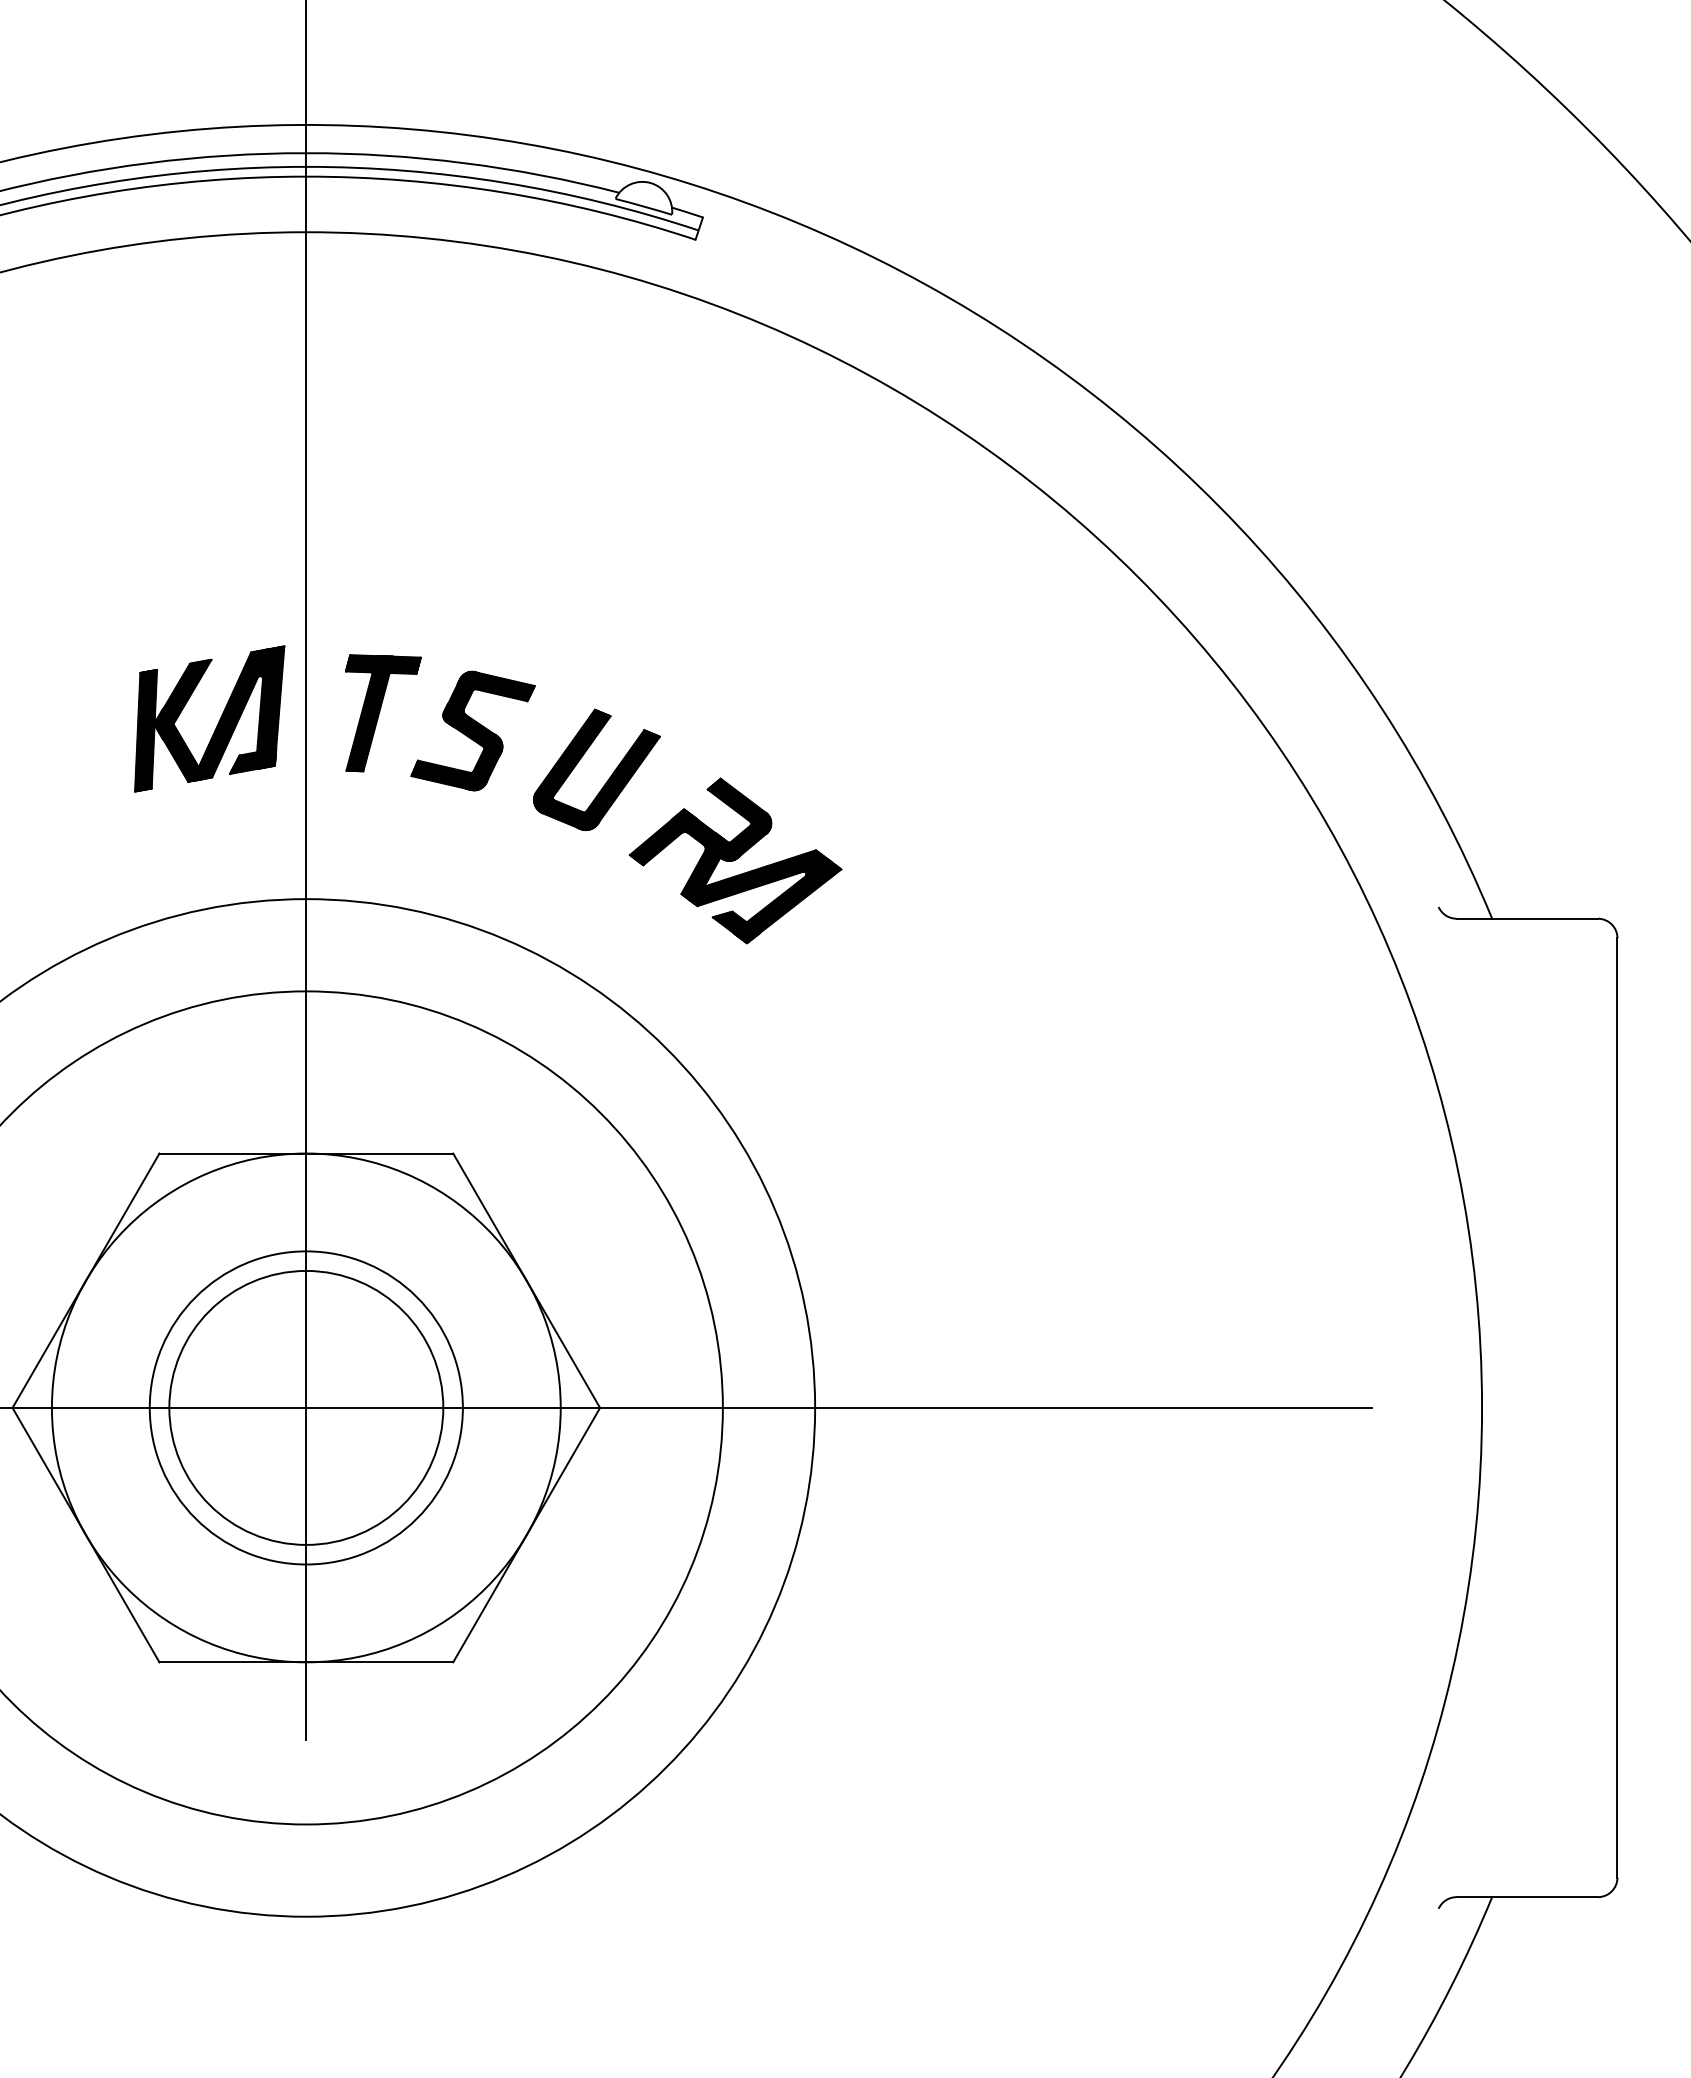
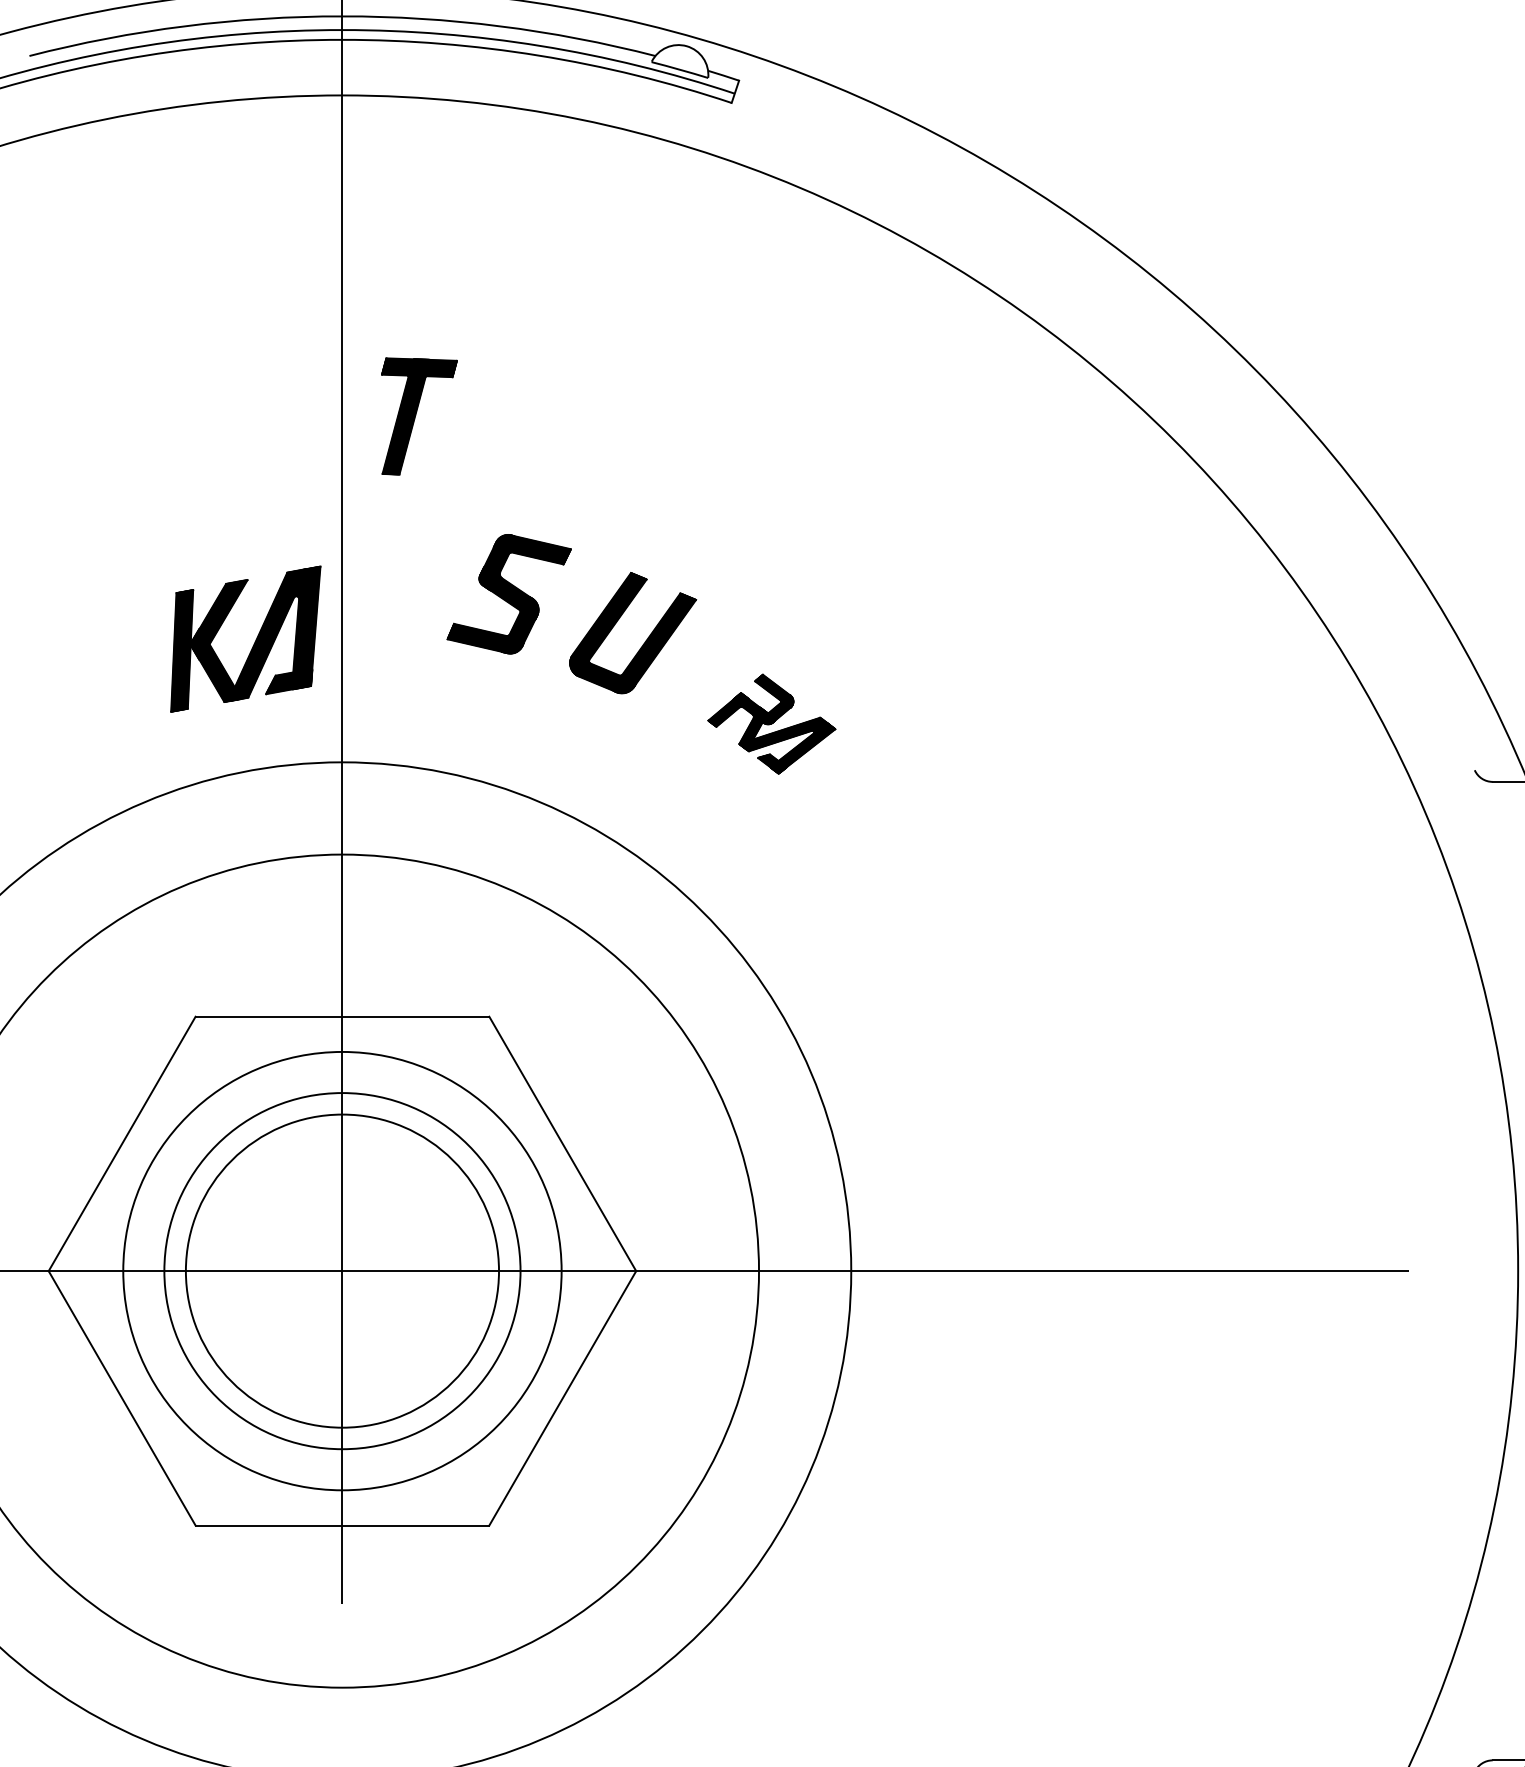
part: (383, 713) -> (419, 416), moved
part: (217, 723) -> (253, 643), moved
part: (735, 860) -> (771, 723), size x0.6
circle: (305, 1407) -> (341, 1270), size x0.7
circle: (306, 1407) -> (342, 1270), size x1.6

